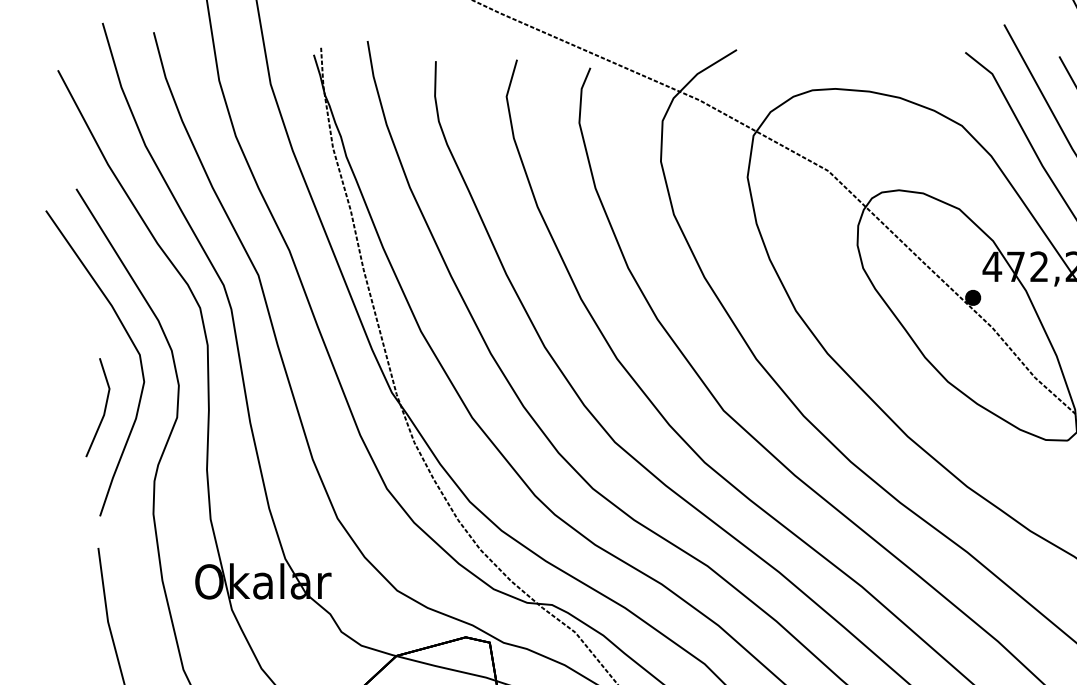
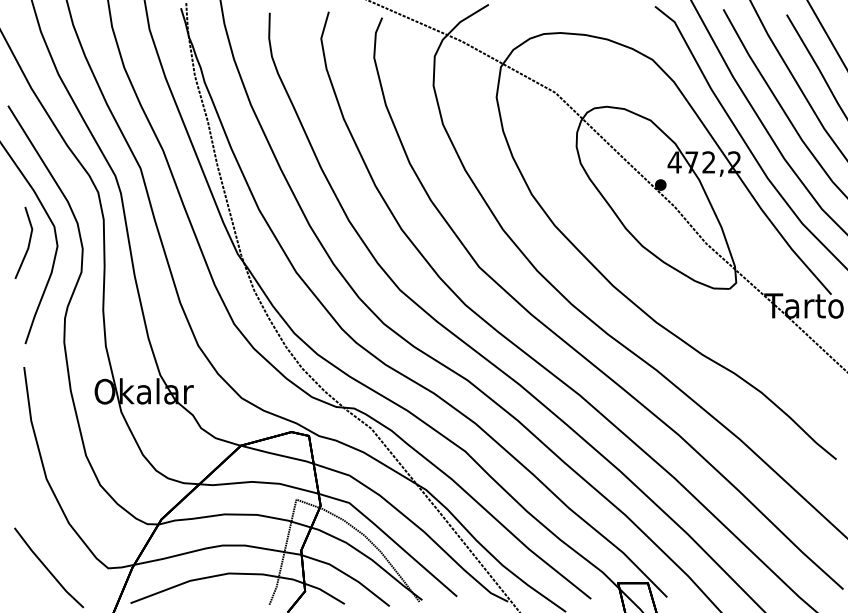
line: (104, 407) -> (28, 242), moved

